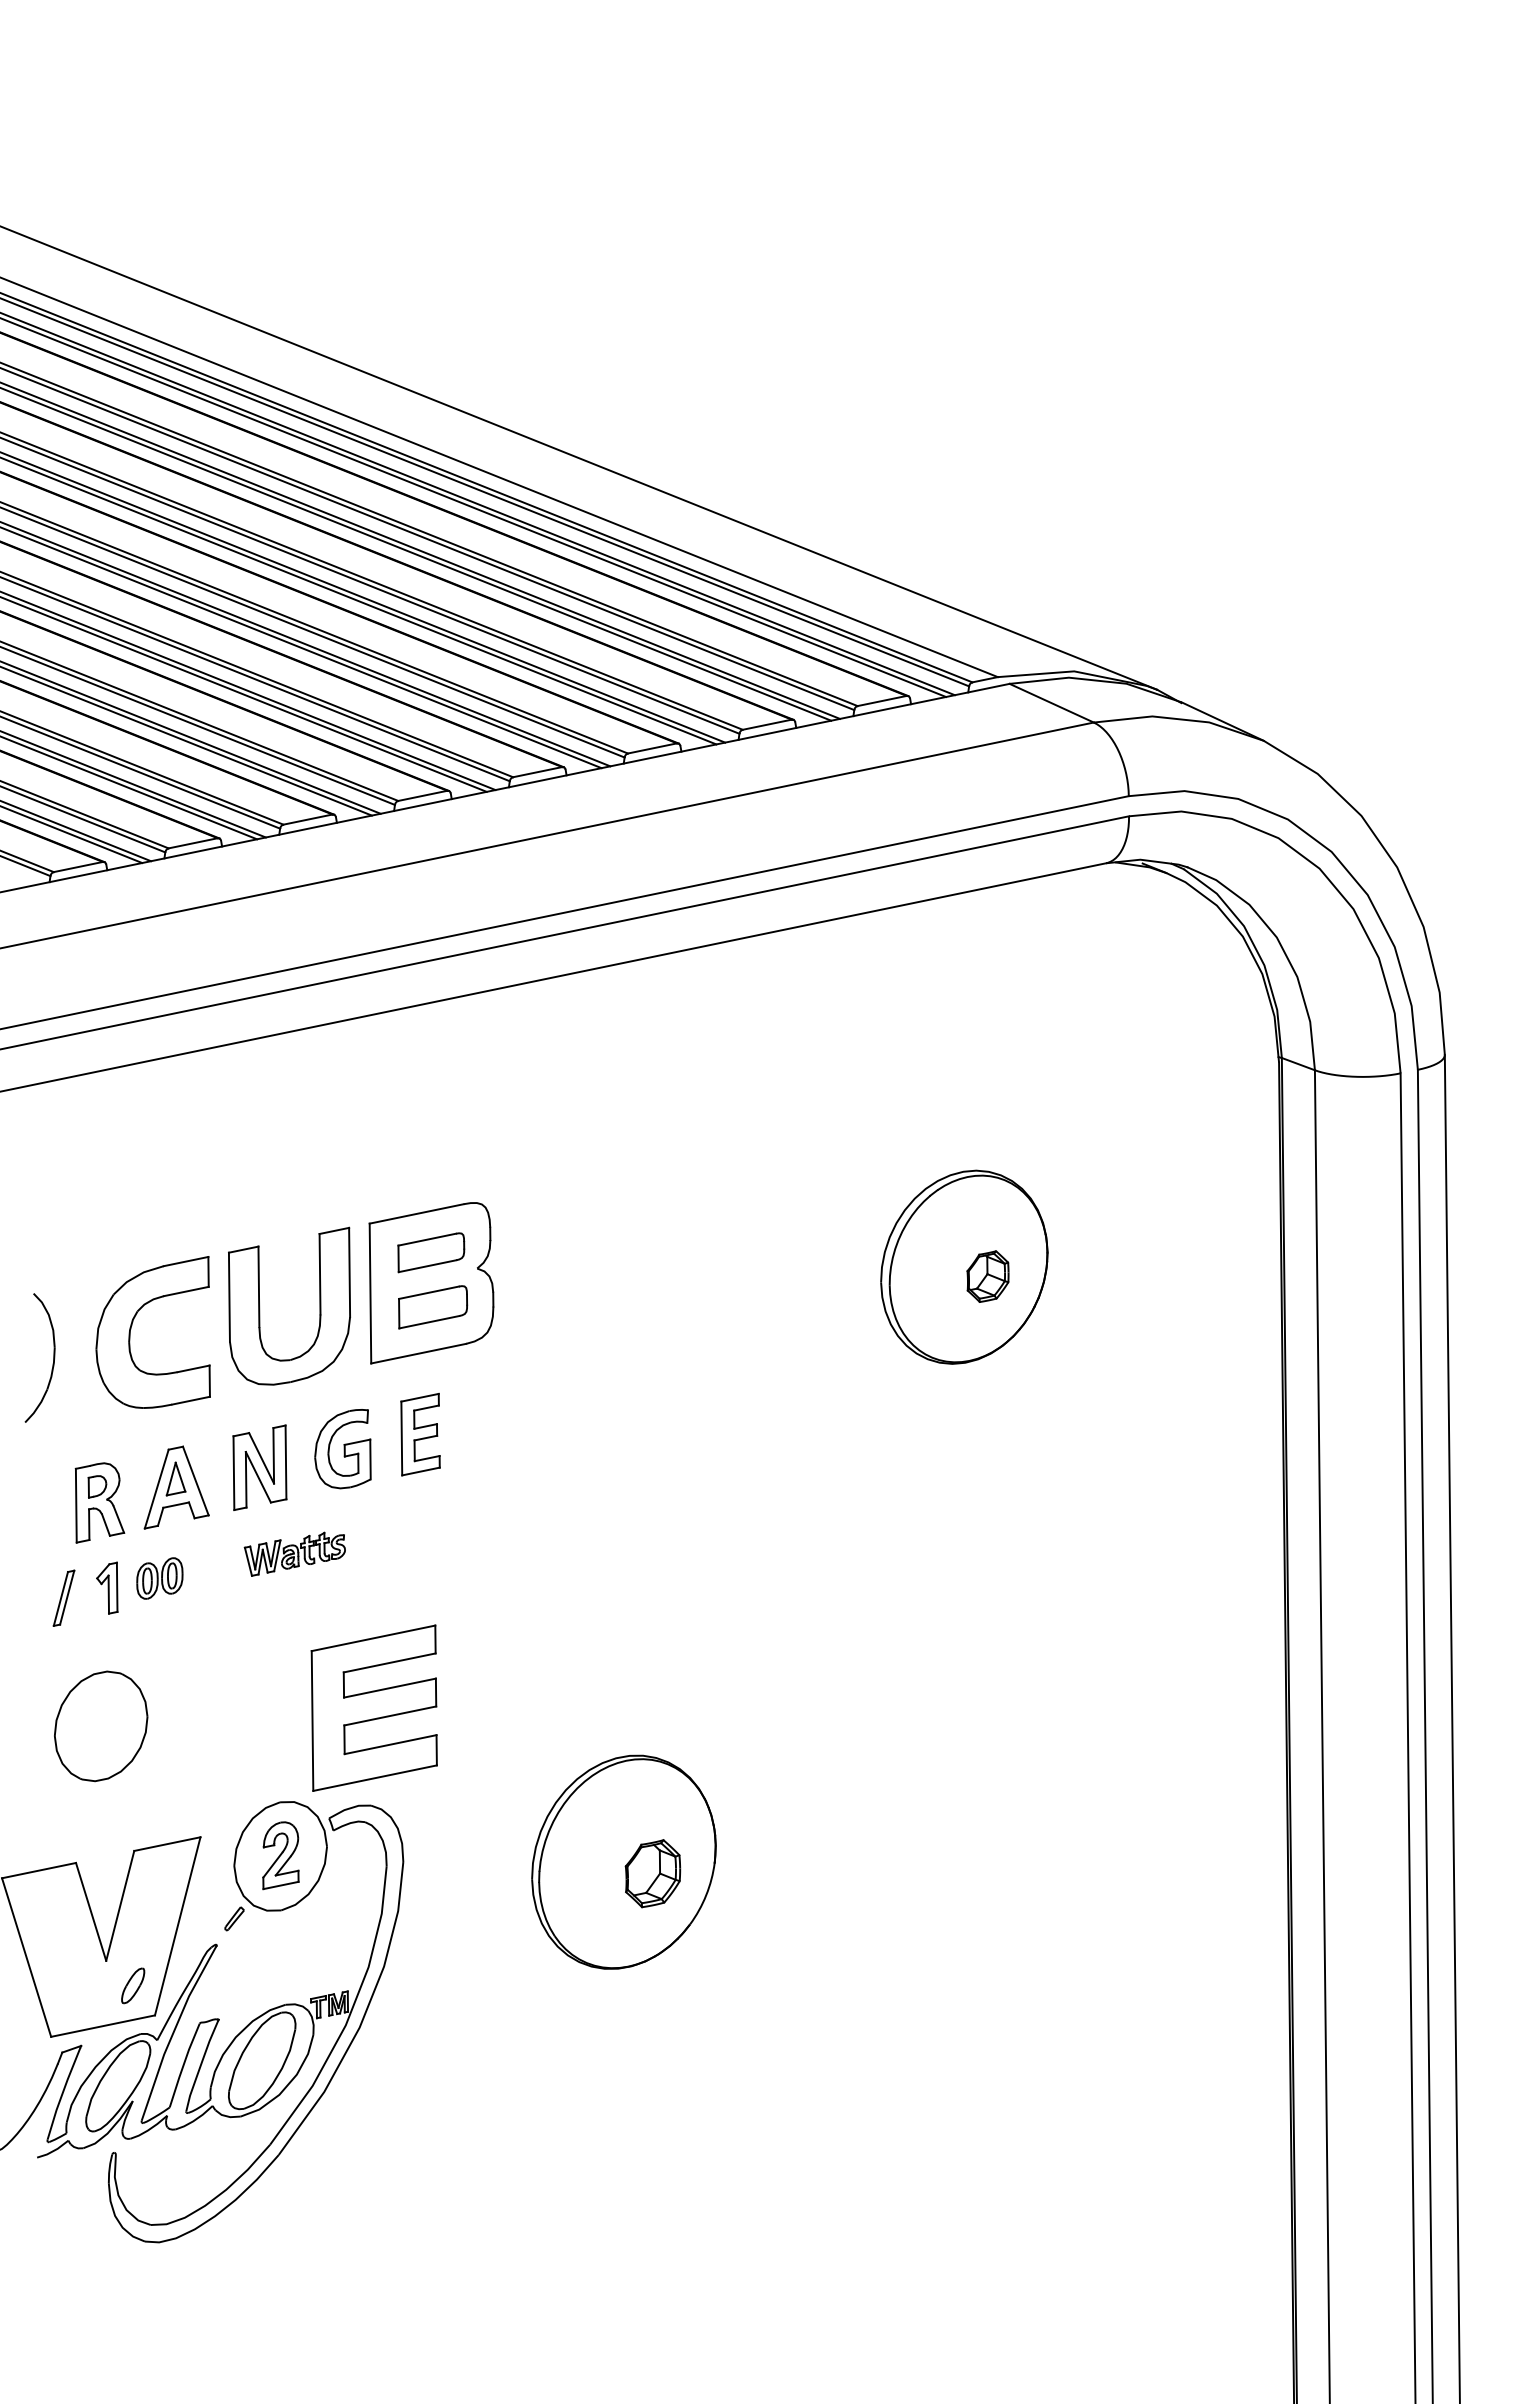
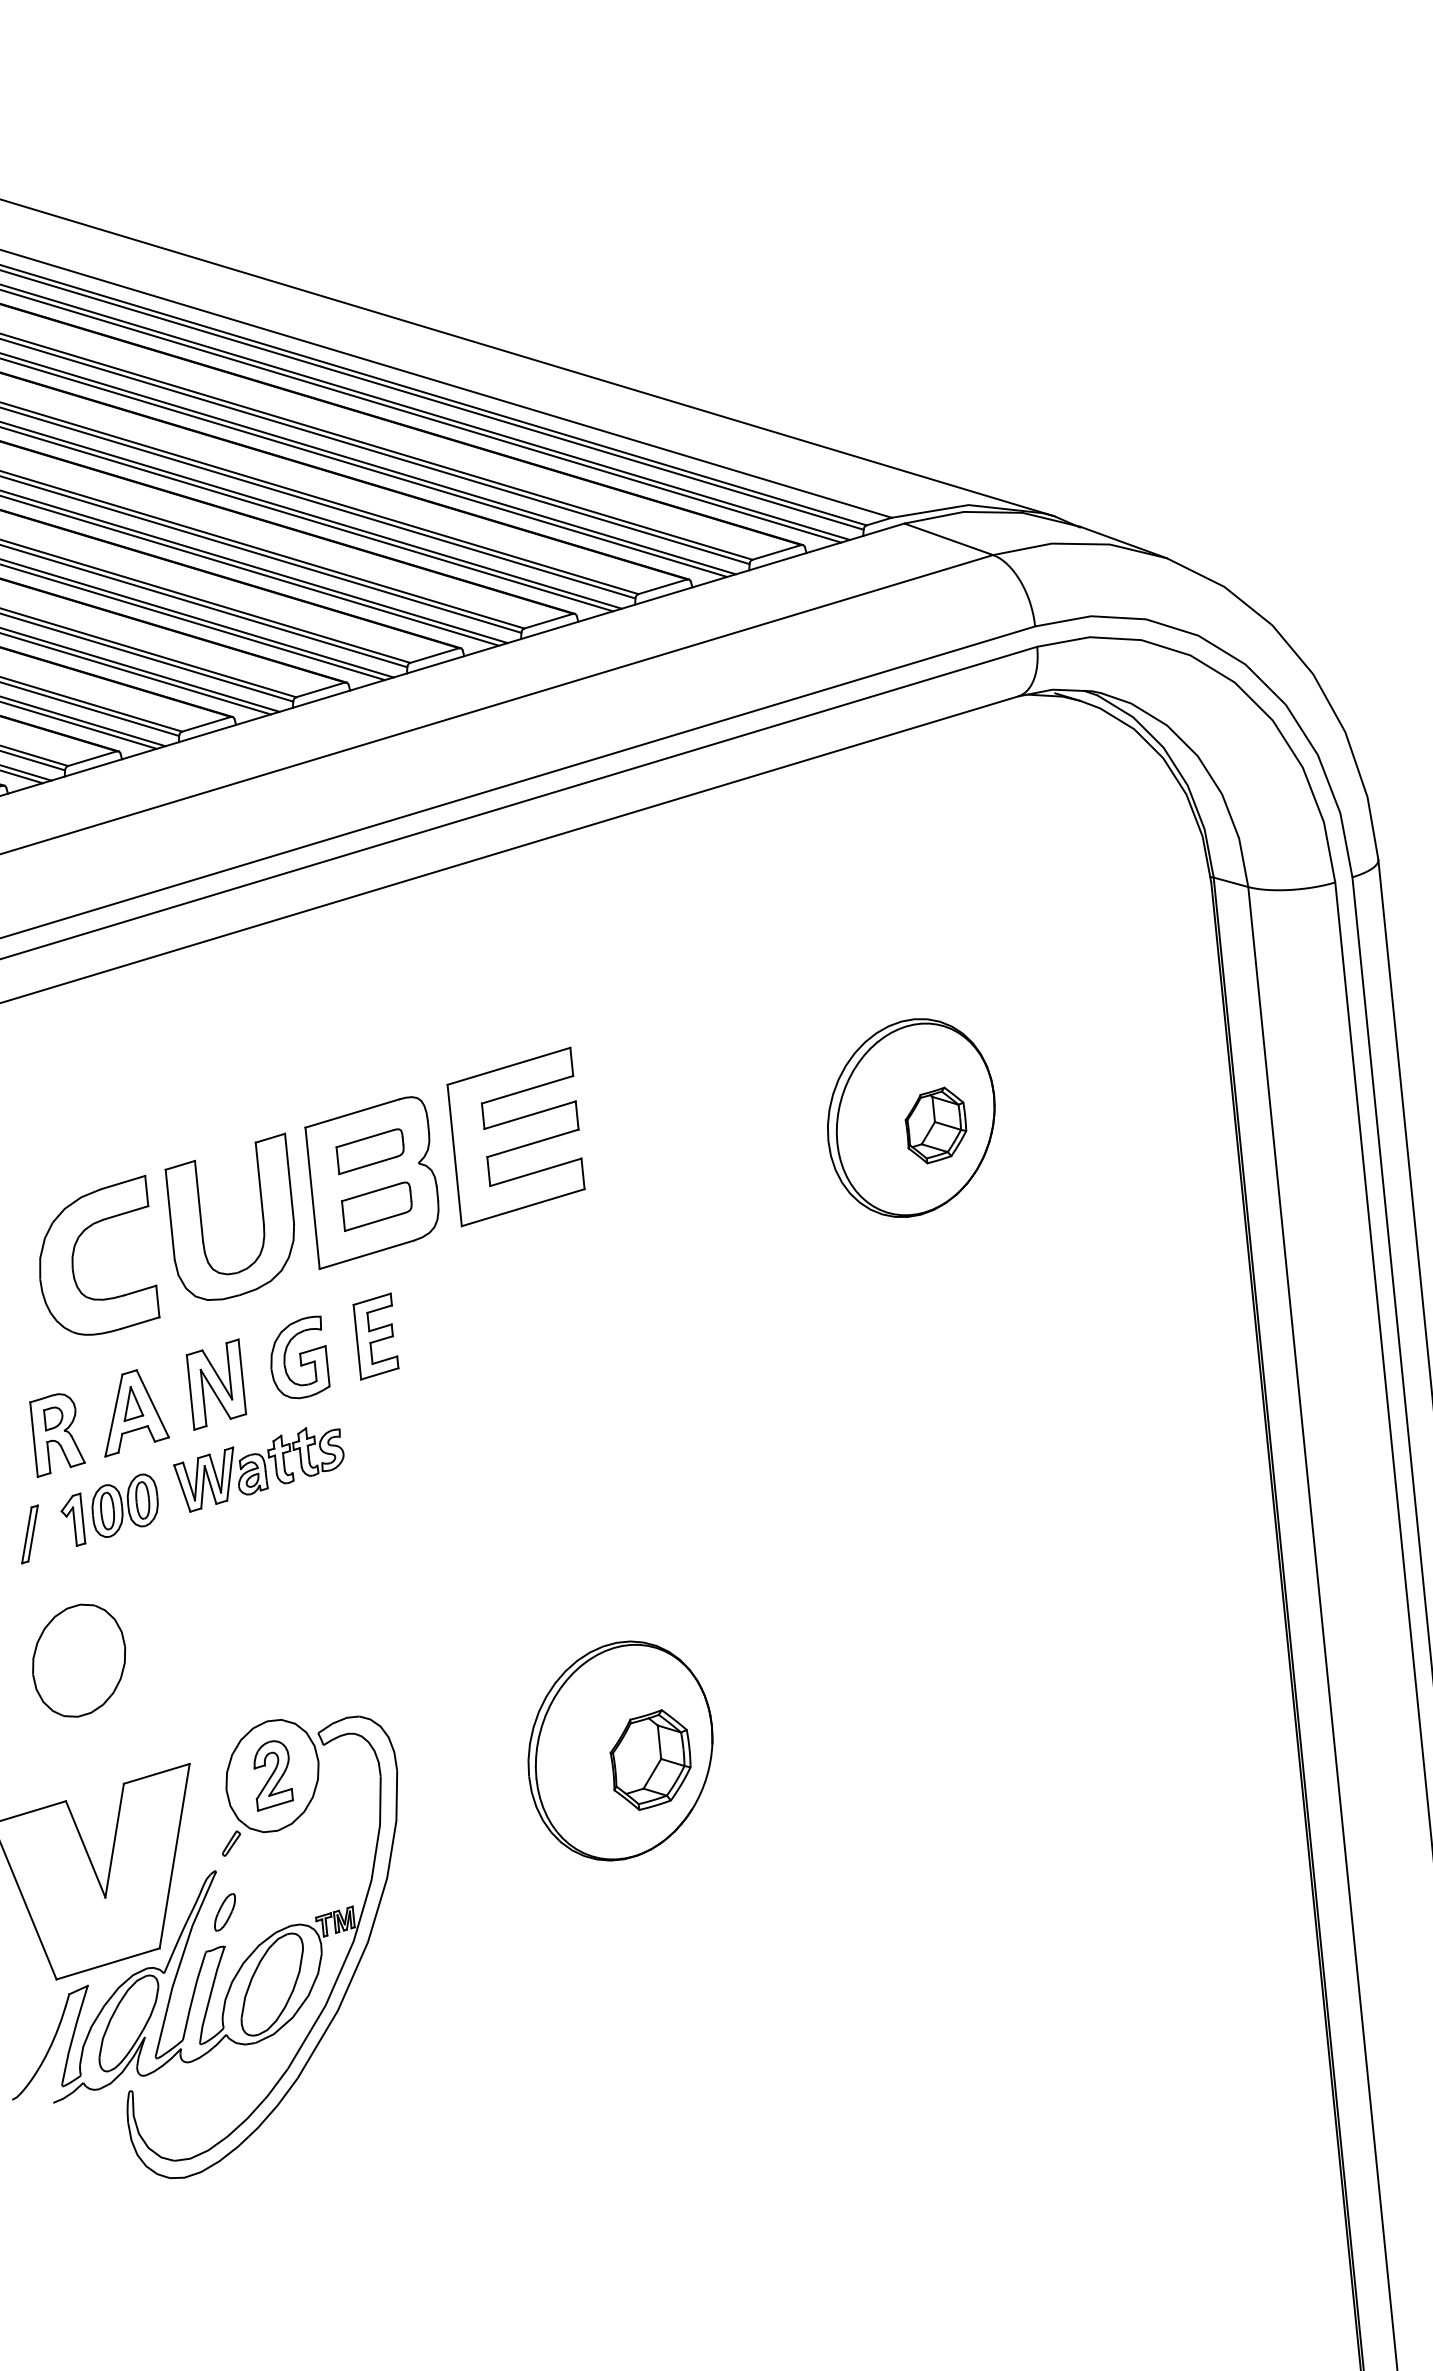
part: (987, 1276) -> (935, 1125), size x1.43
part: (294, 1554) -> (259, 1469), size x1.67
part: (159, 1578) -> (124, 1505), size x1.43
part: (373, 1707) -> (515, 1136), moved
part: (652, 1873) -> (650, 1759), size x1.43
part: (133, 1985) -> (225, 1912), moved

